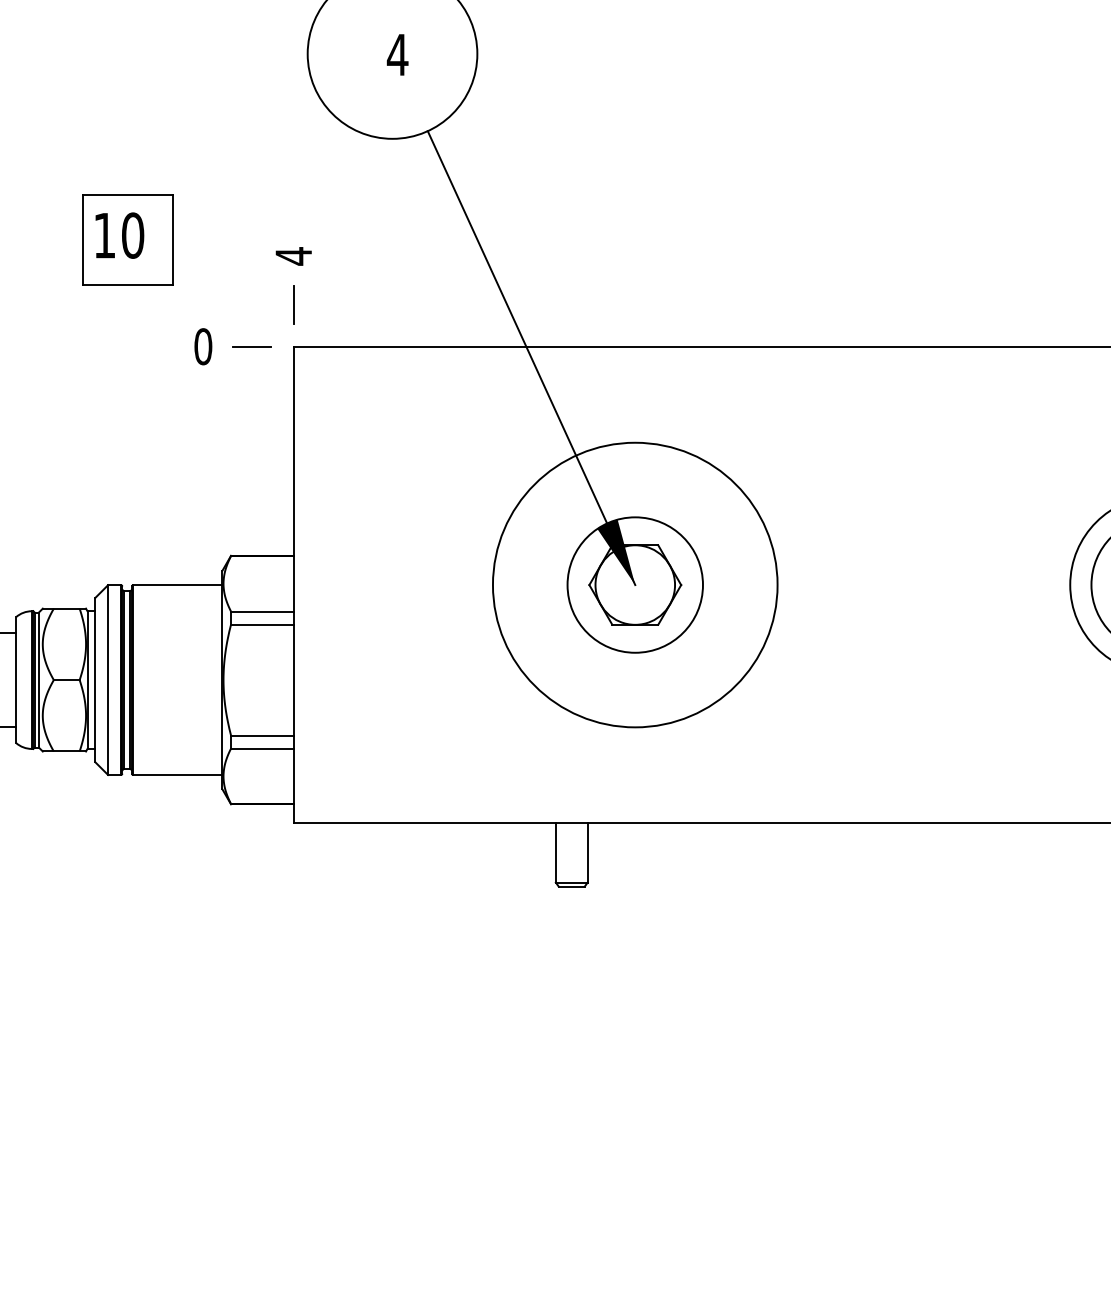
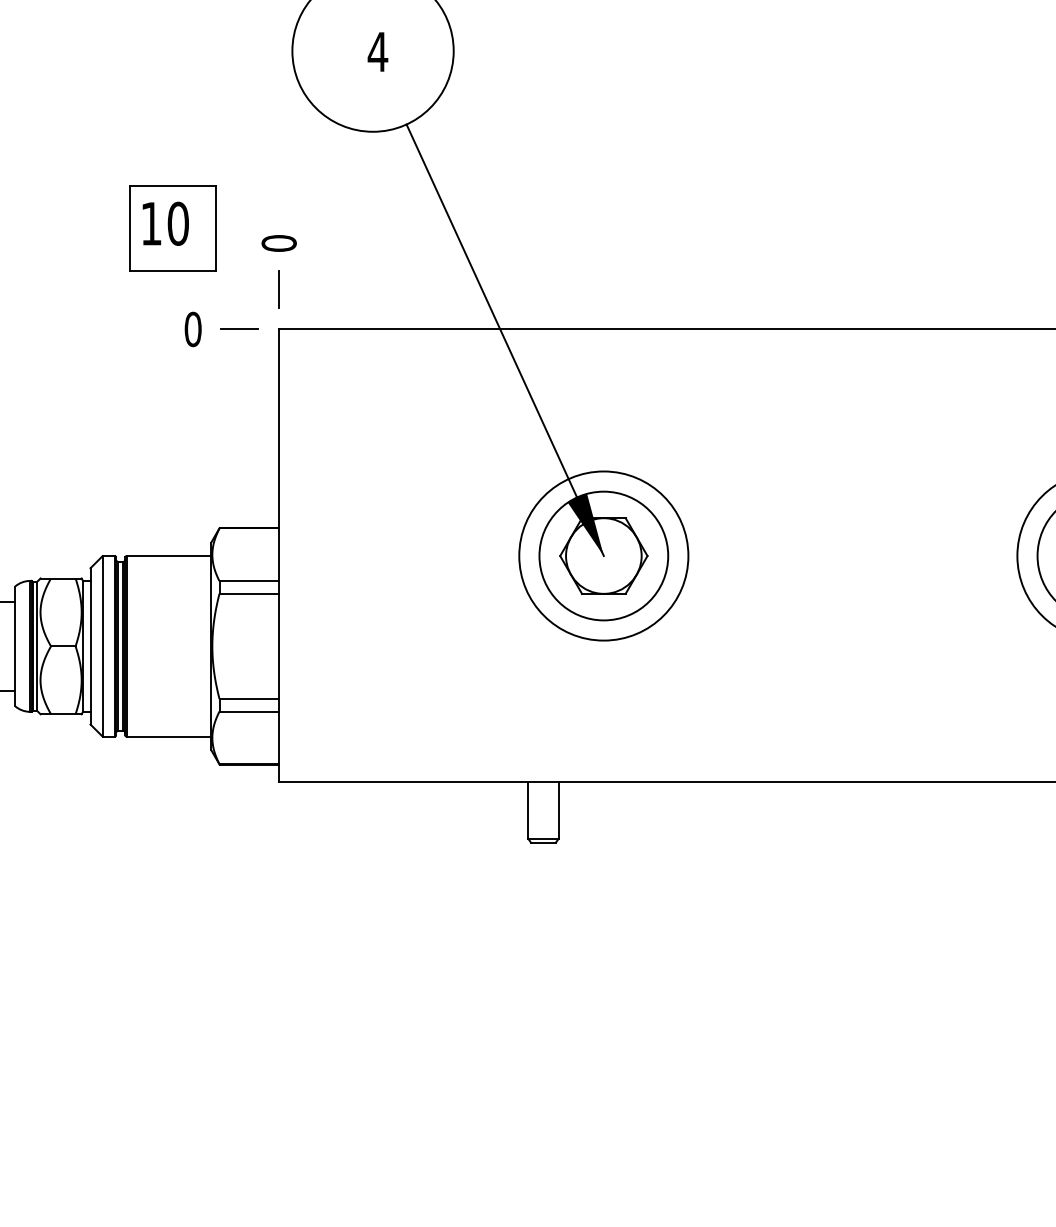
part: (126, 240) -> (172, 228), moved
text: (293, 256) -> (278, 243), 4 -> 0
circle: (634, 584) -> (603, 555), size x0.62

